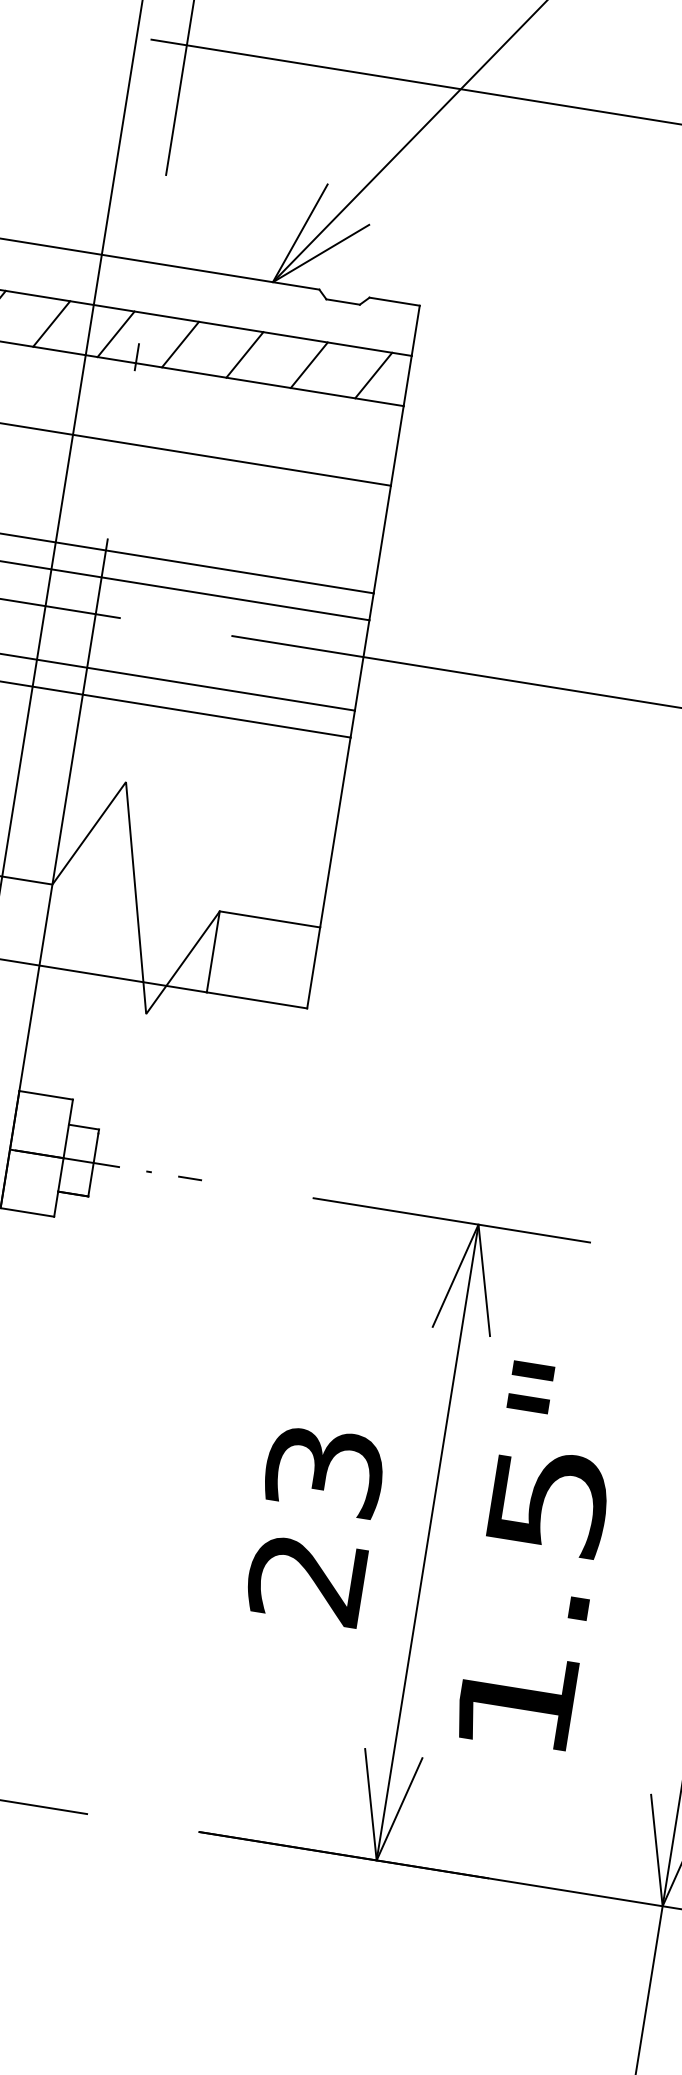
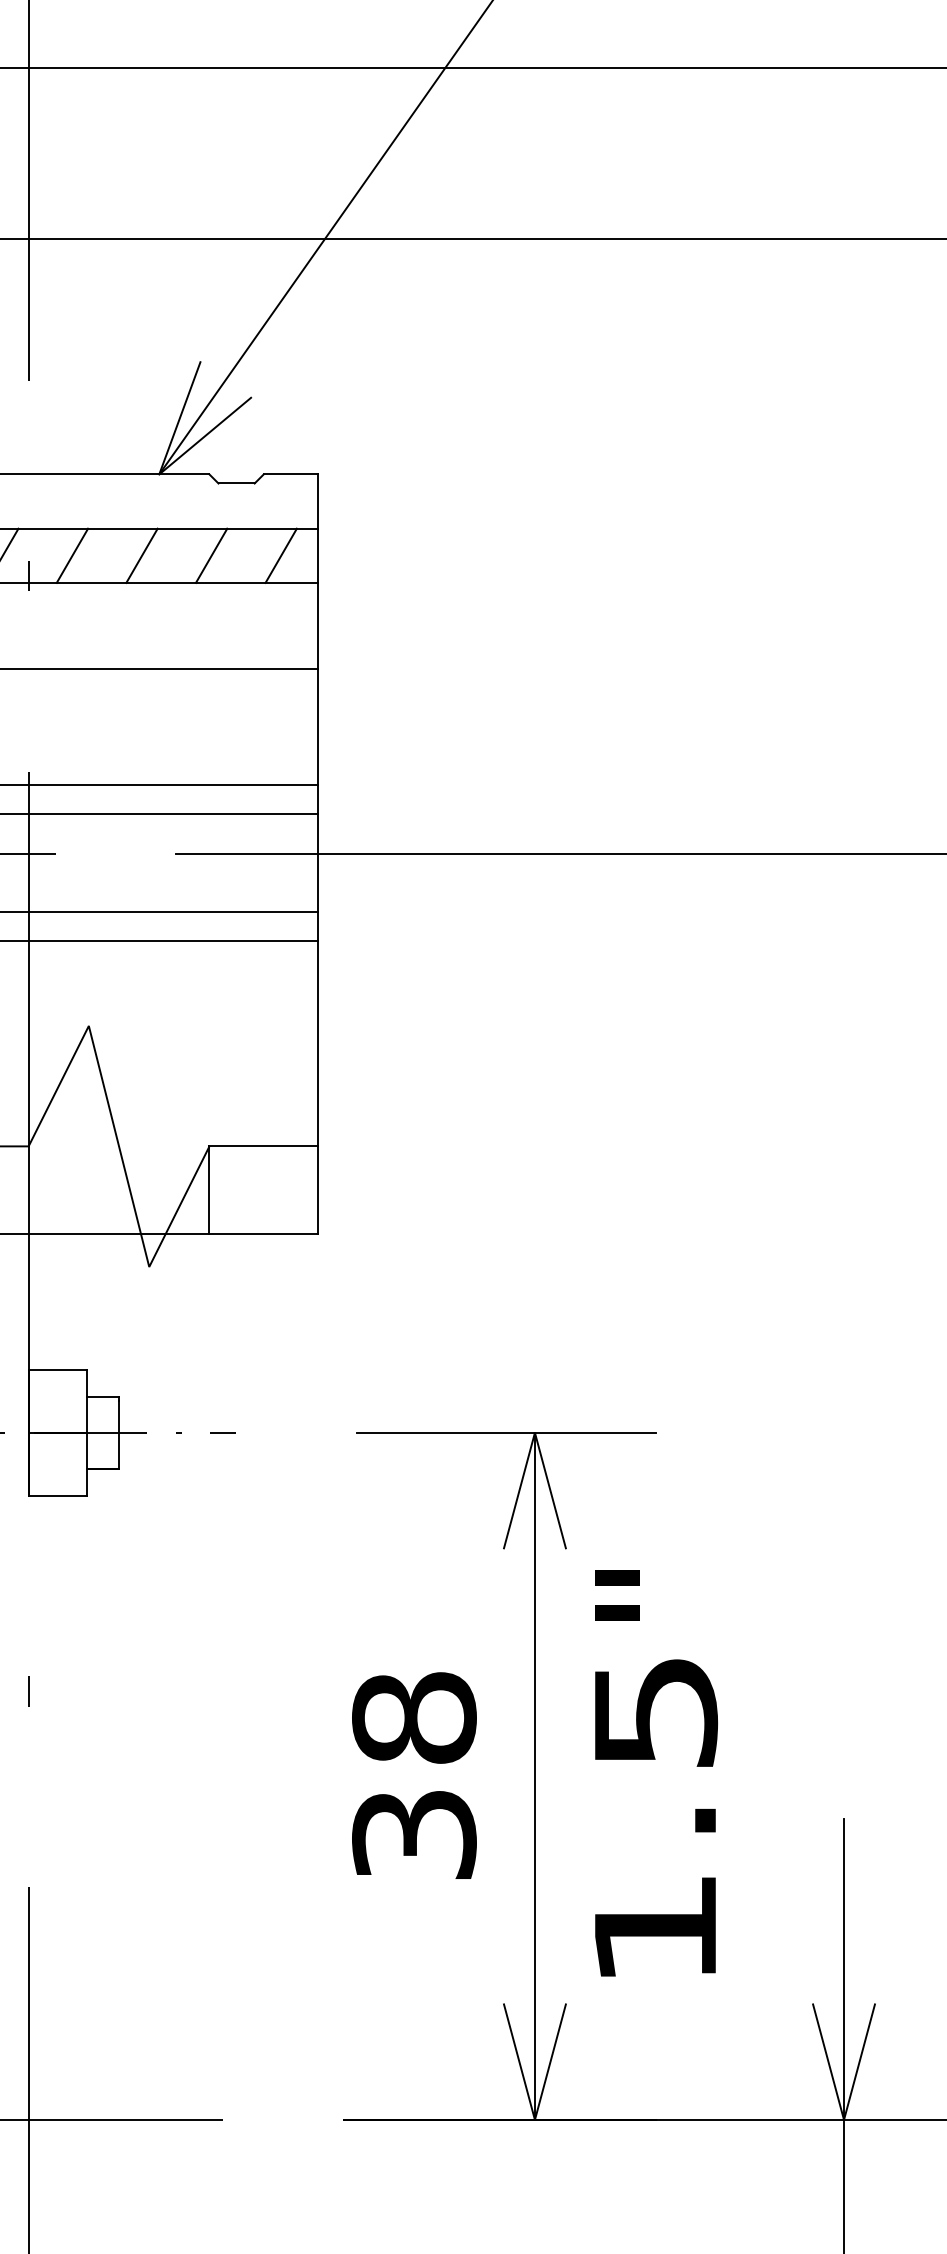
text: (316, 1523) -> (414, 1775), 23 -> 38

